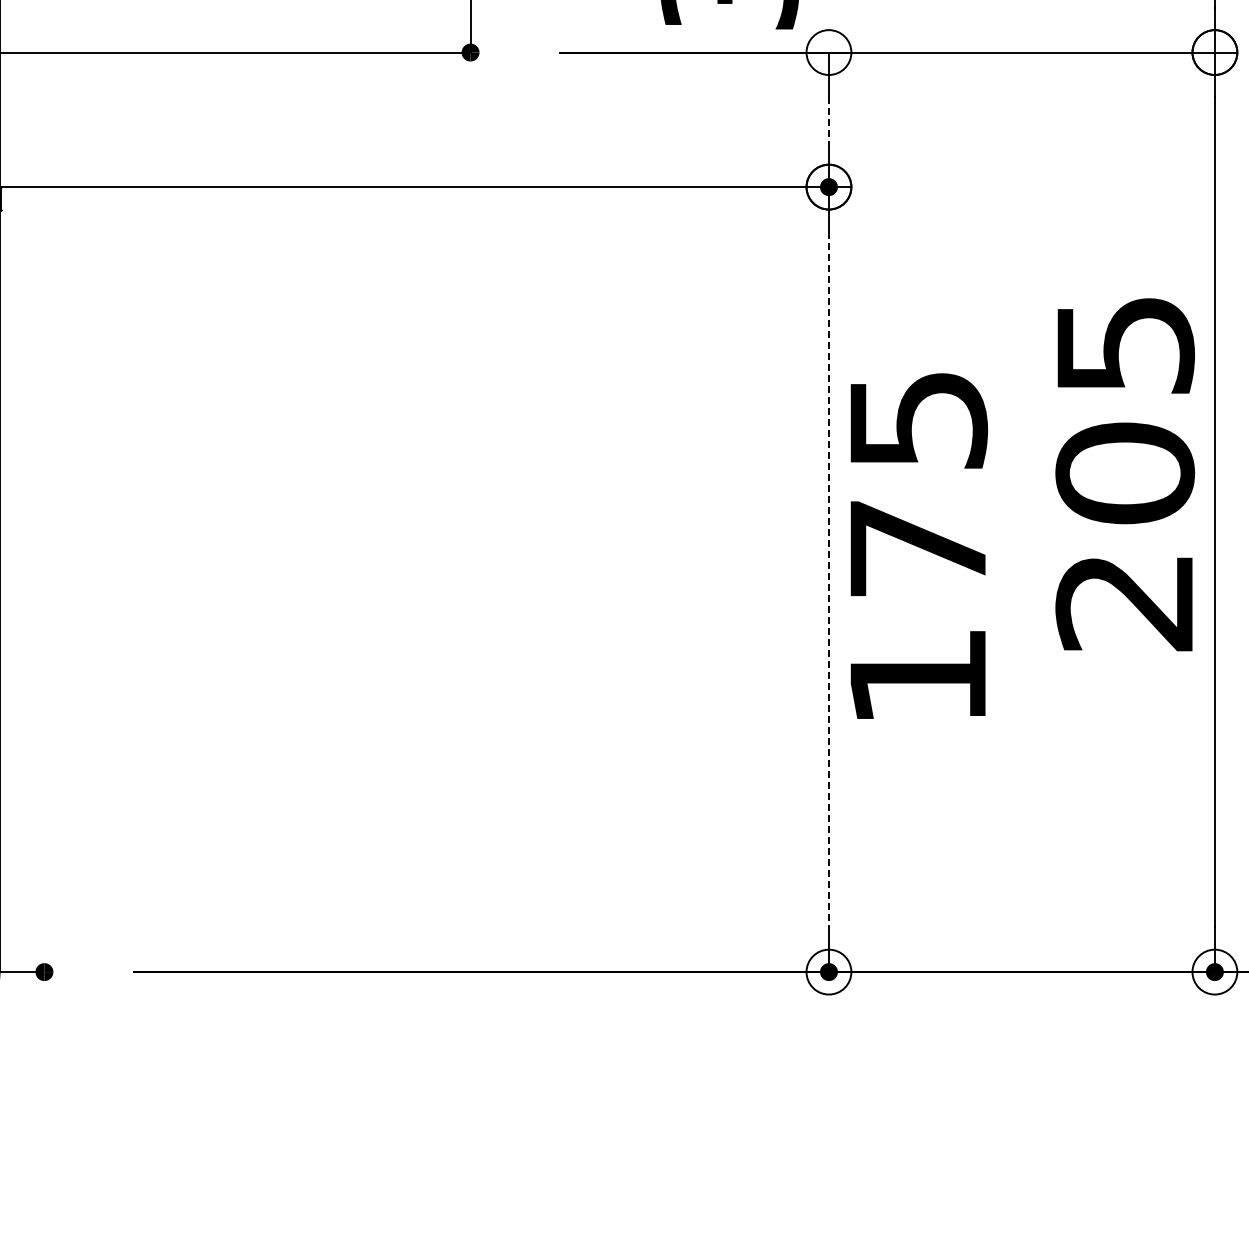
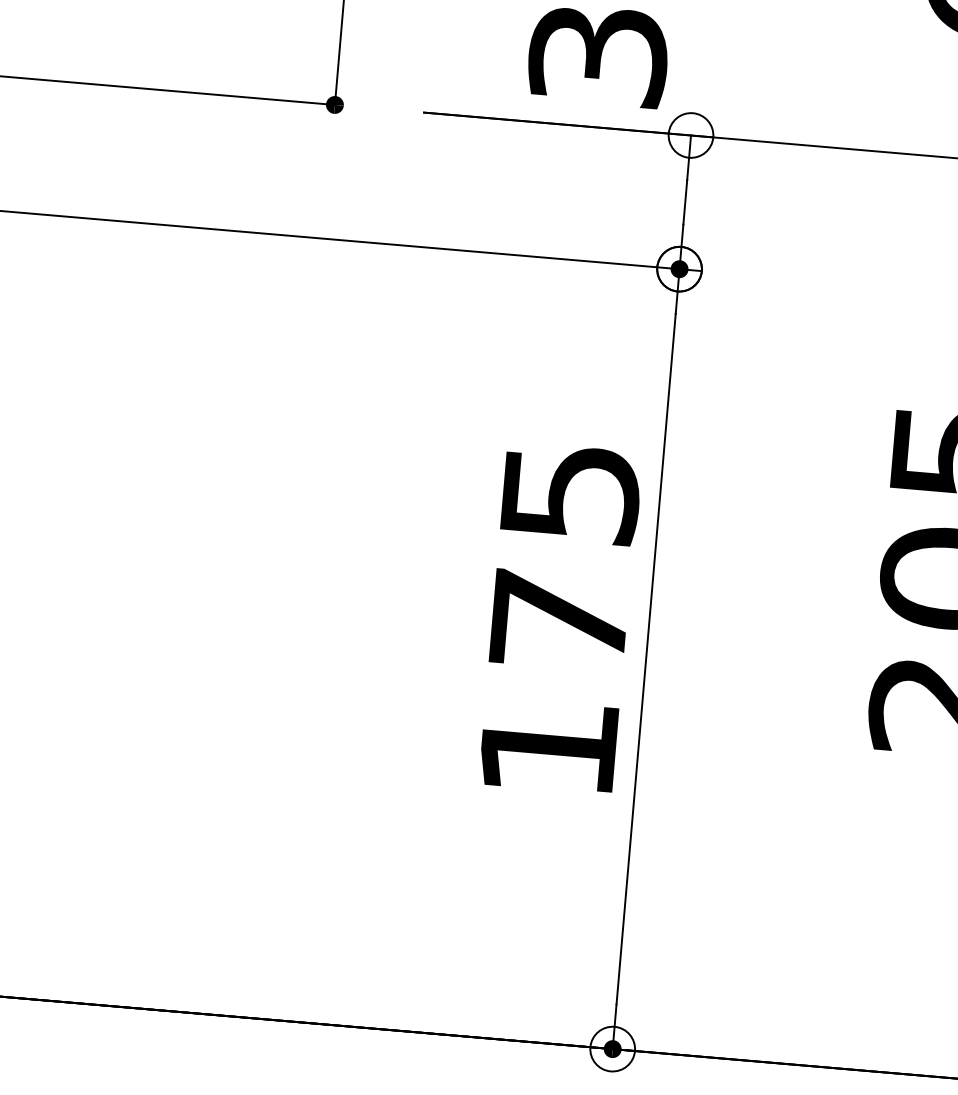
line: (828, 120) -> (684, 202), dashed -> solid
text: (918, 545) -> (560, 617), moved
line: (828, 579) -> (645, 659), dashed -> solid

